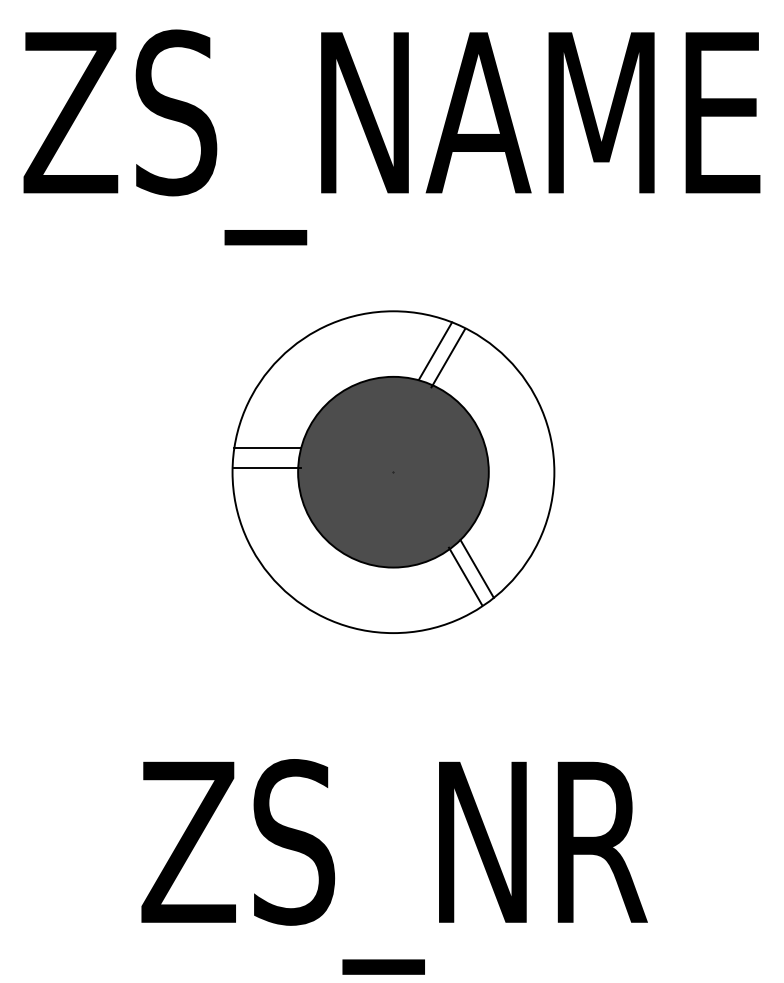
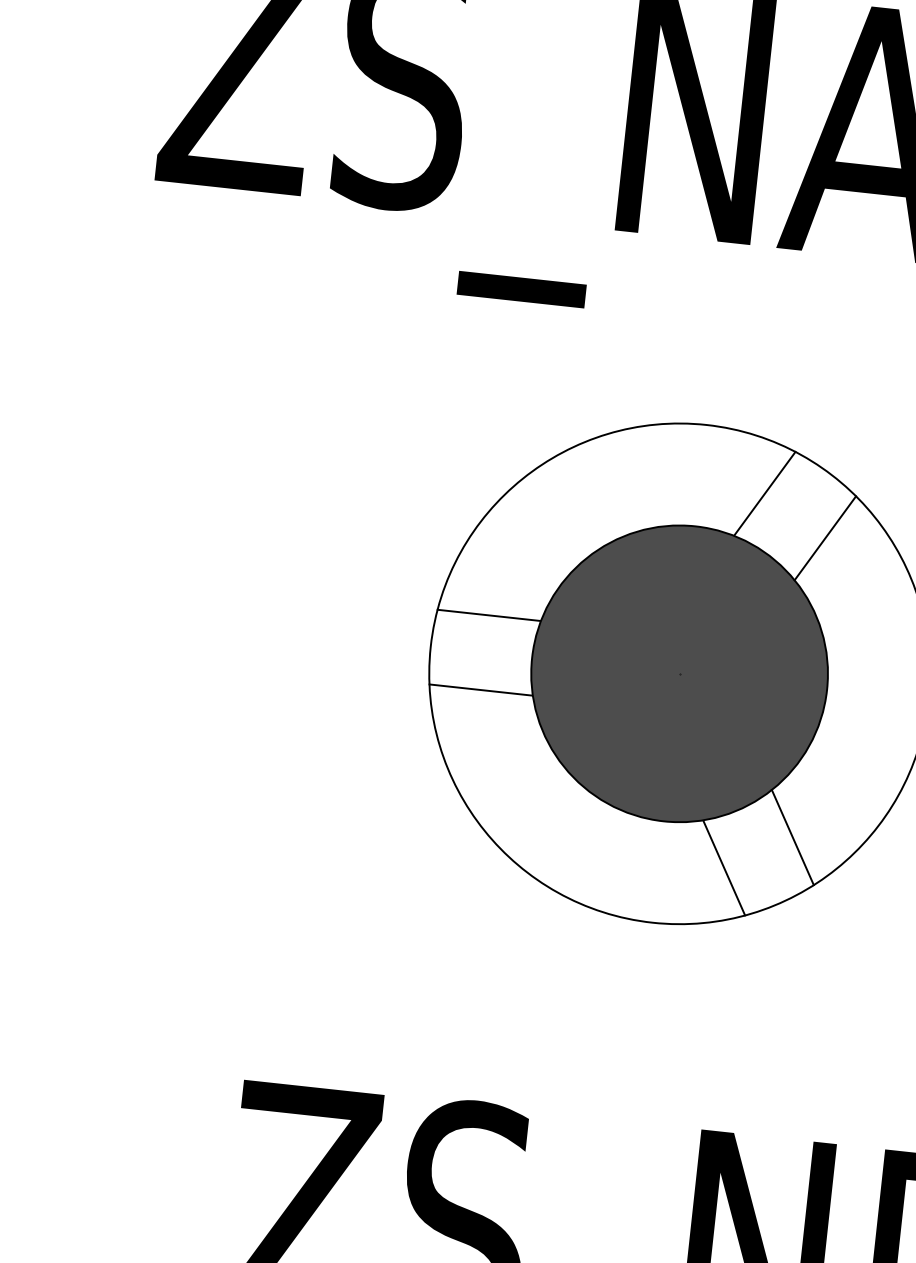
line: (447, 358) -> (824, 538), moved
line: (267, 468) -> (480, 690), moved
line: (465, 576) -> (724, 868), moved

